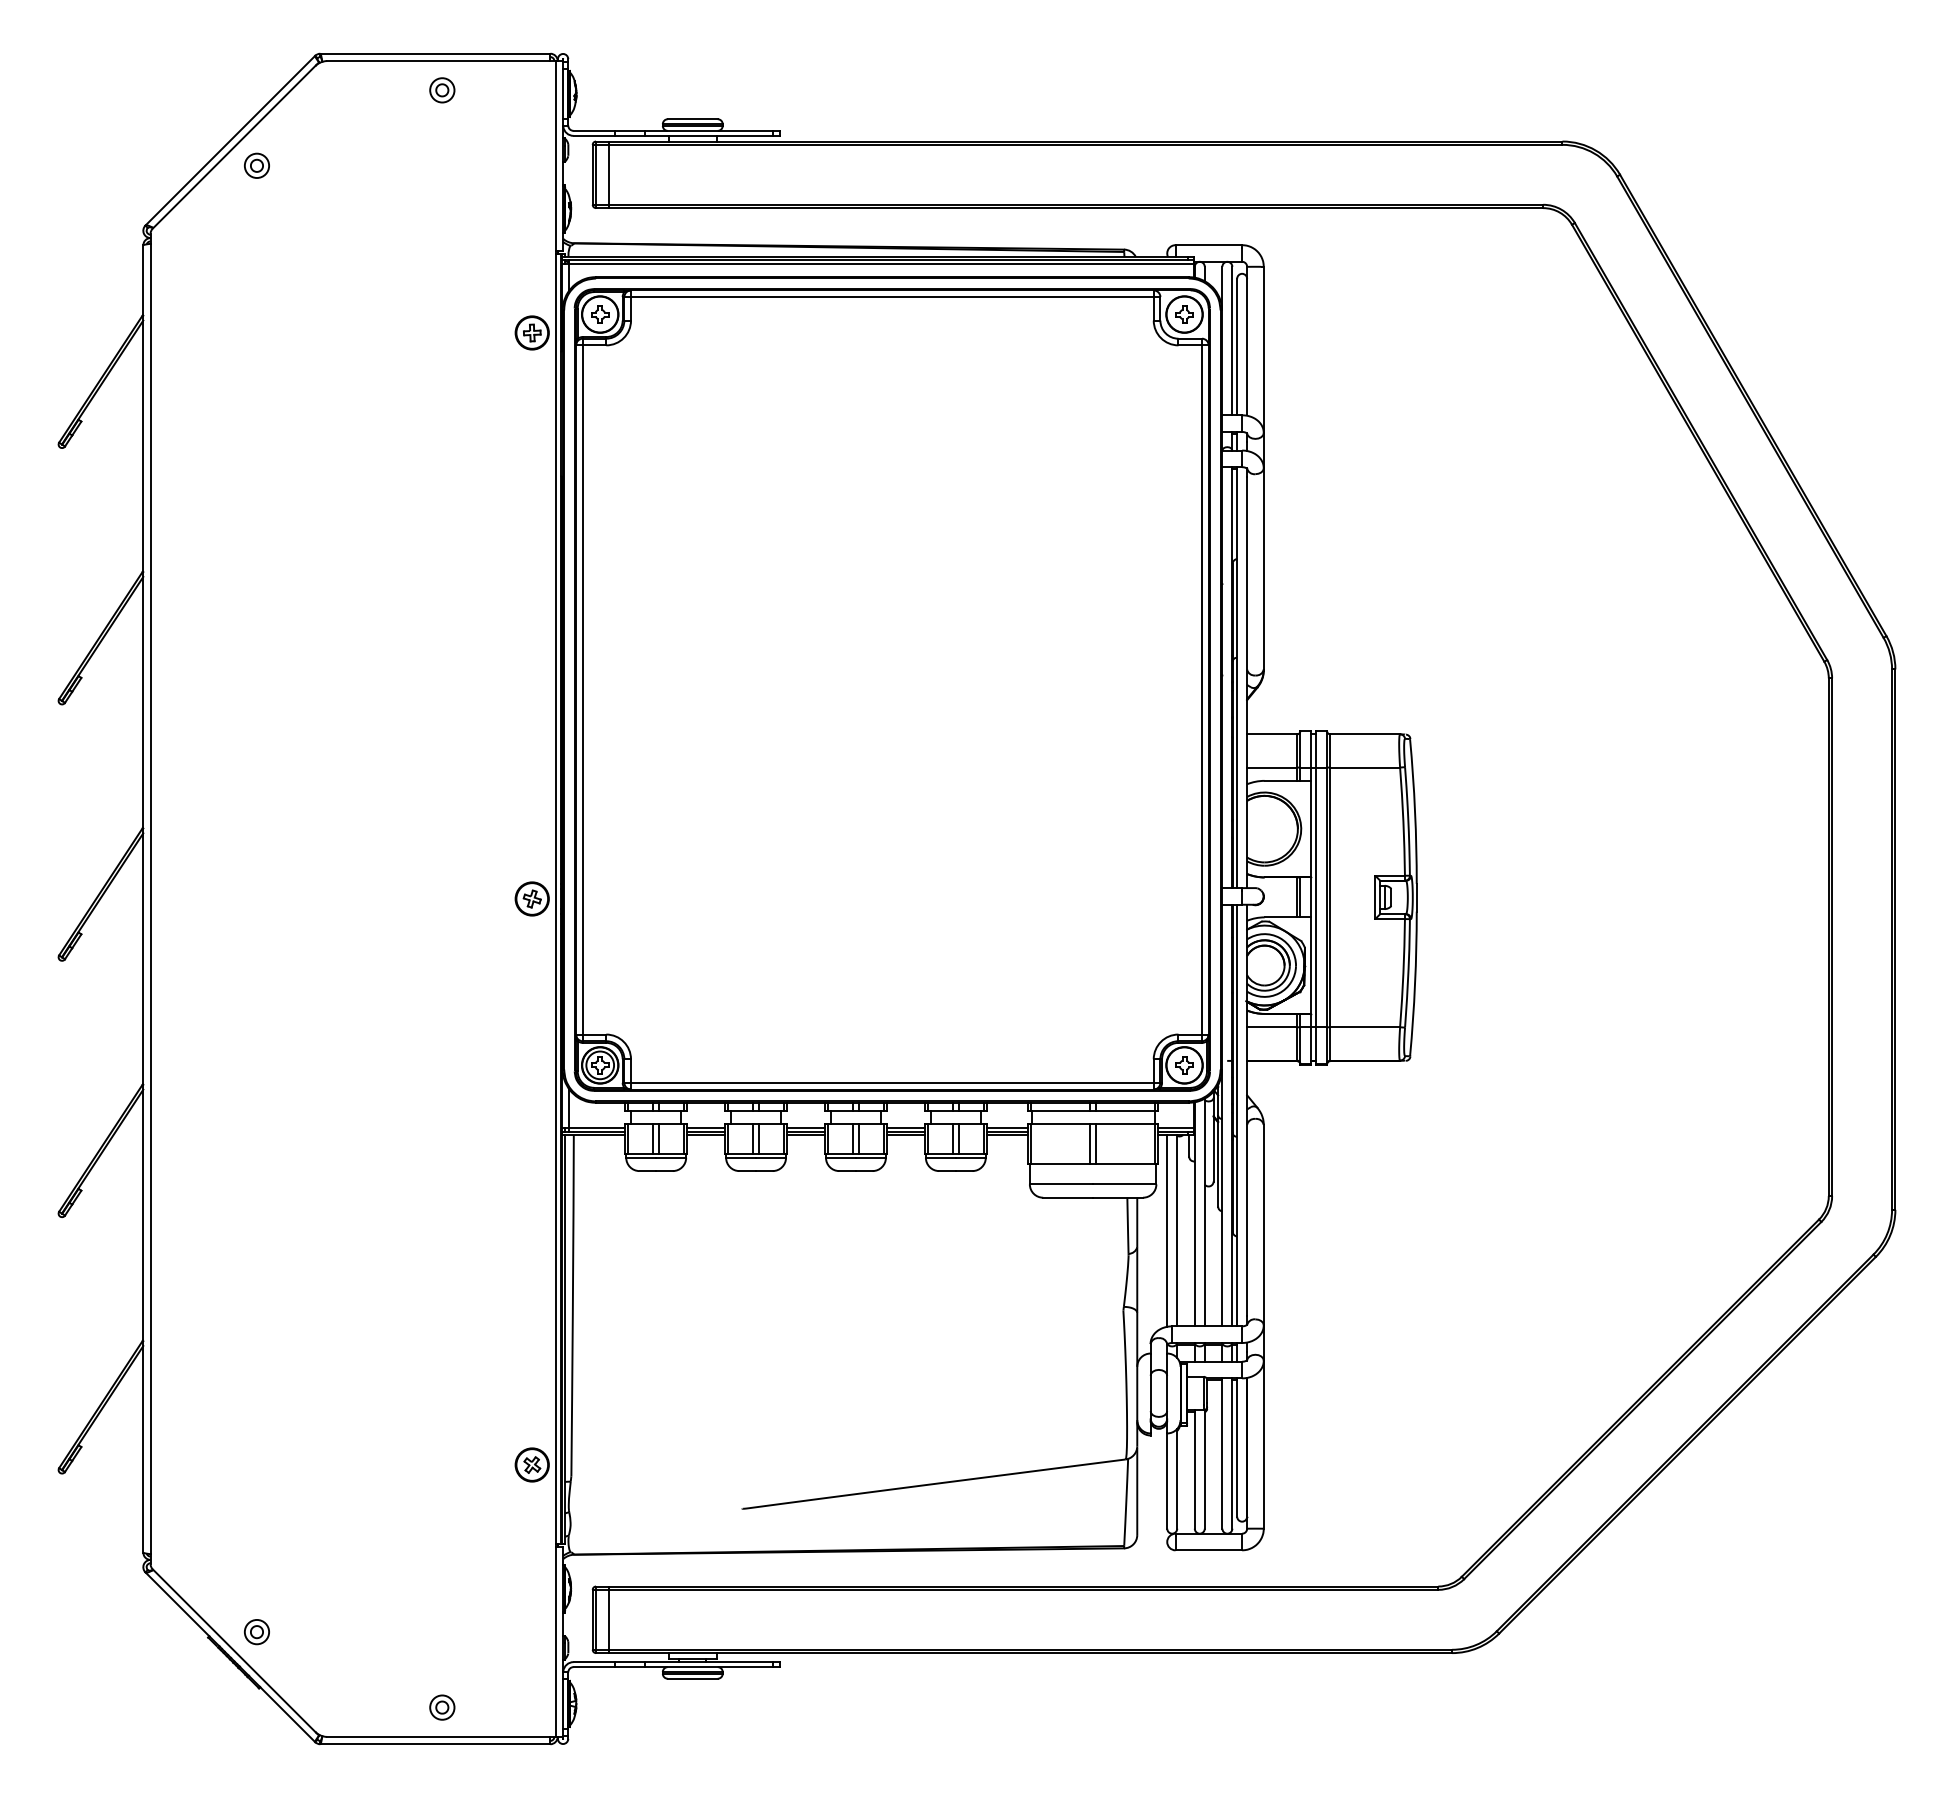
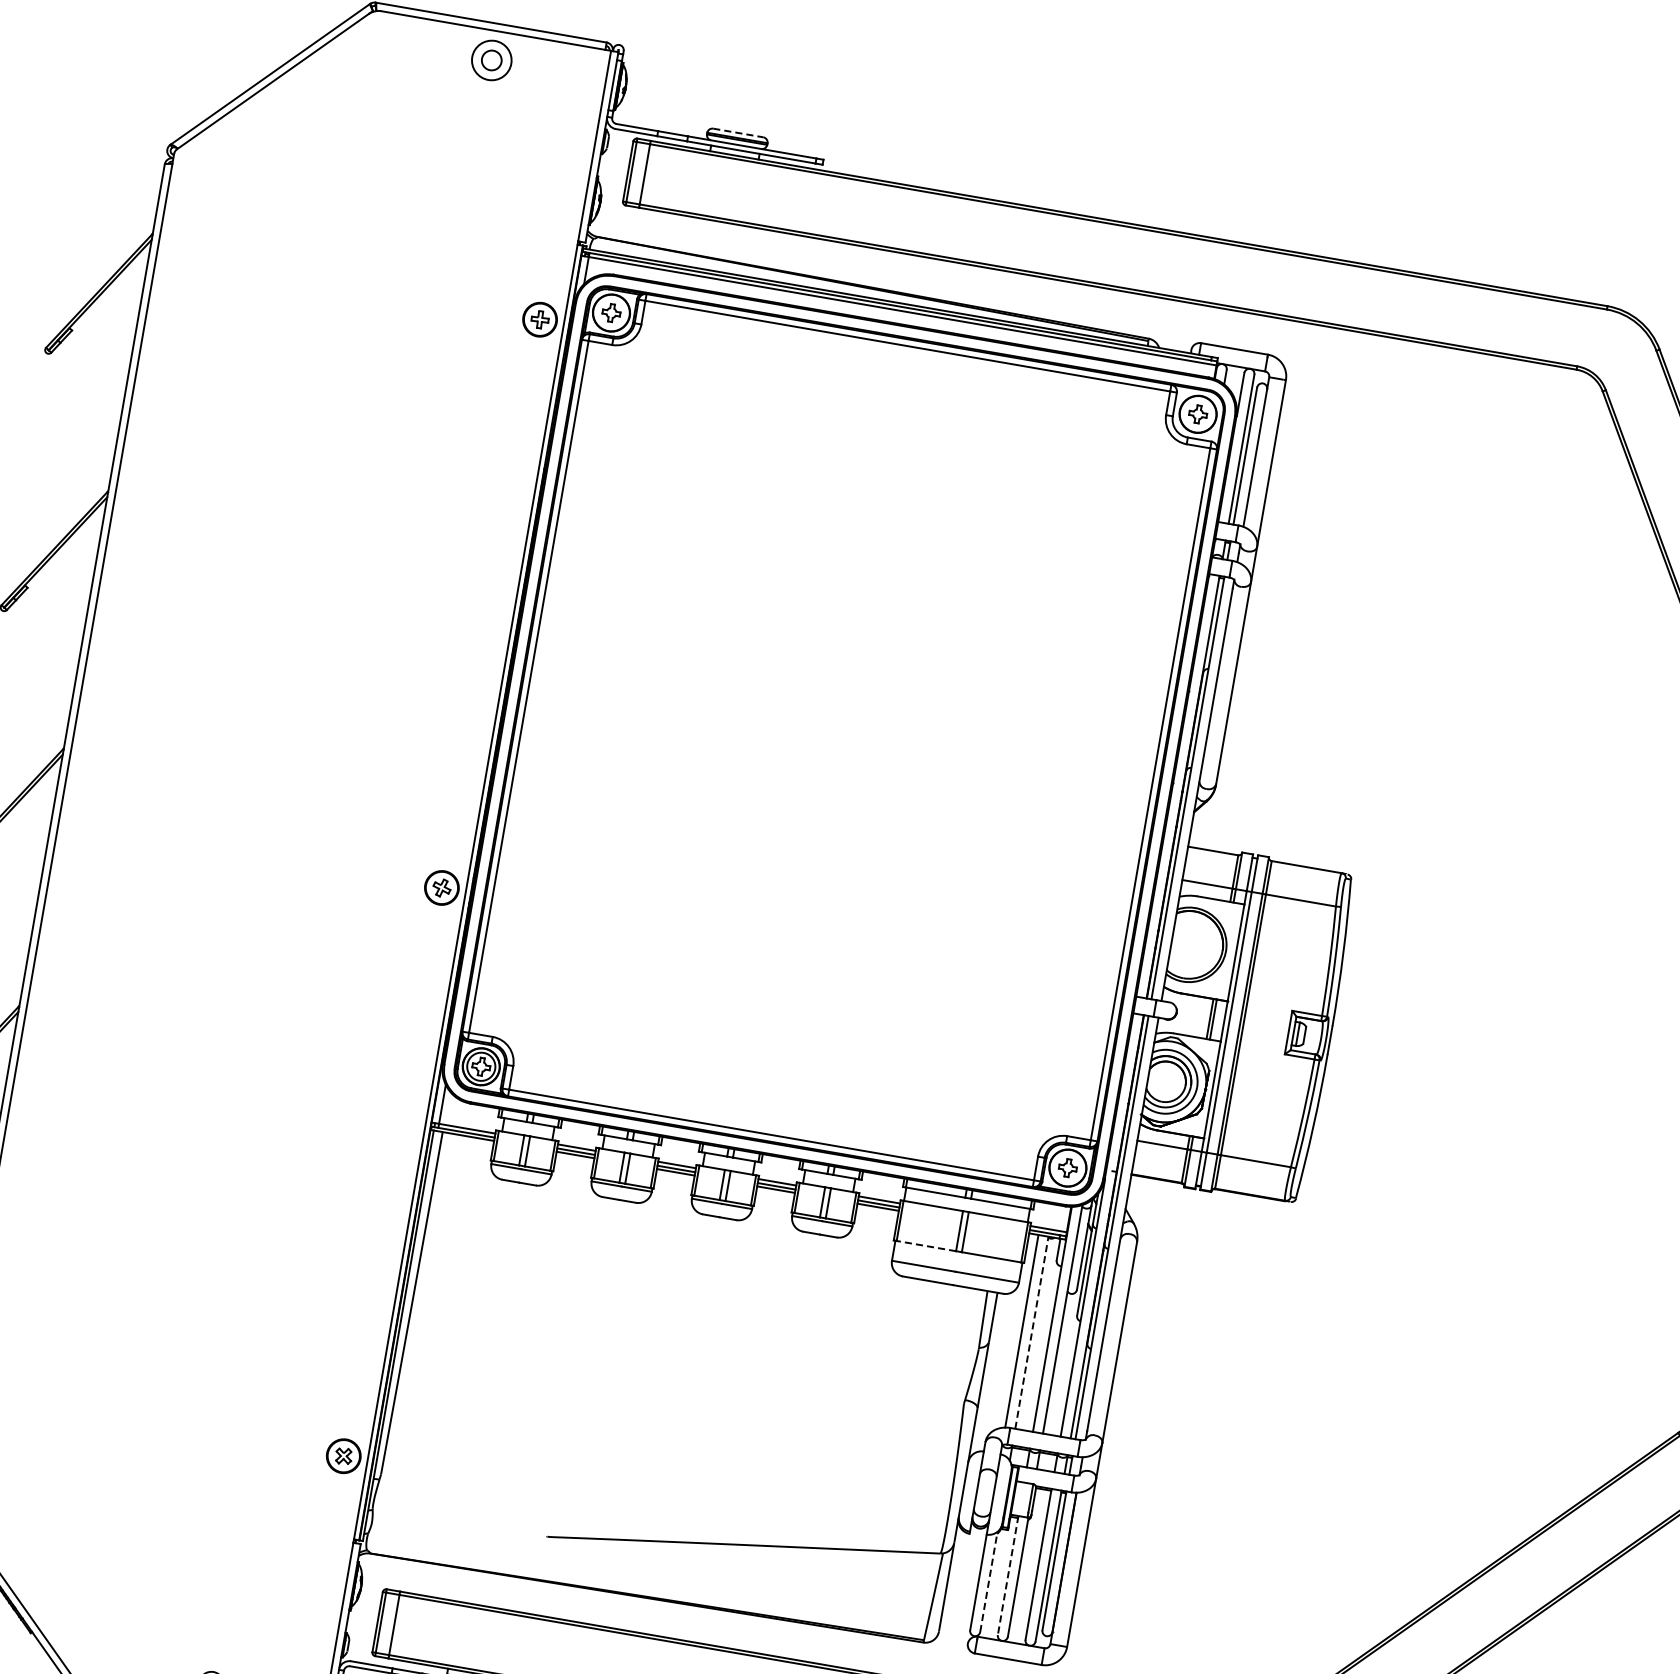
part: (442, 90) -> (492, 60), size x1.6
line: (692, 119) -> (737, 133), solid -> dashed
part: (256, 165) -> (292, 103), removed
line: (1060, 1164) -> (926, 1246), solid -> dashed
line: (1177, 1230) -> (1032, 1332), solid -> dashed
line: (1194, 1469) -> (1007, 1575), solid -> dashed
line: (1177, 1478) -> (989, 1581), solid -> dashed
part: (256, 1632) -> (37, 1576), removed

